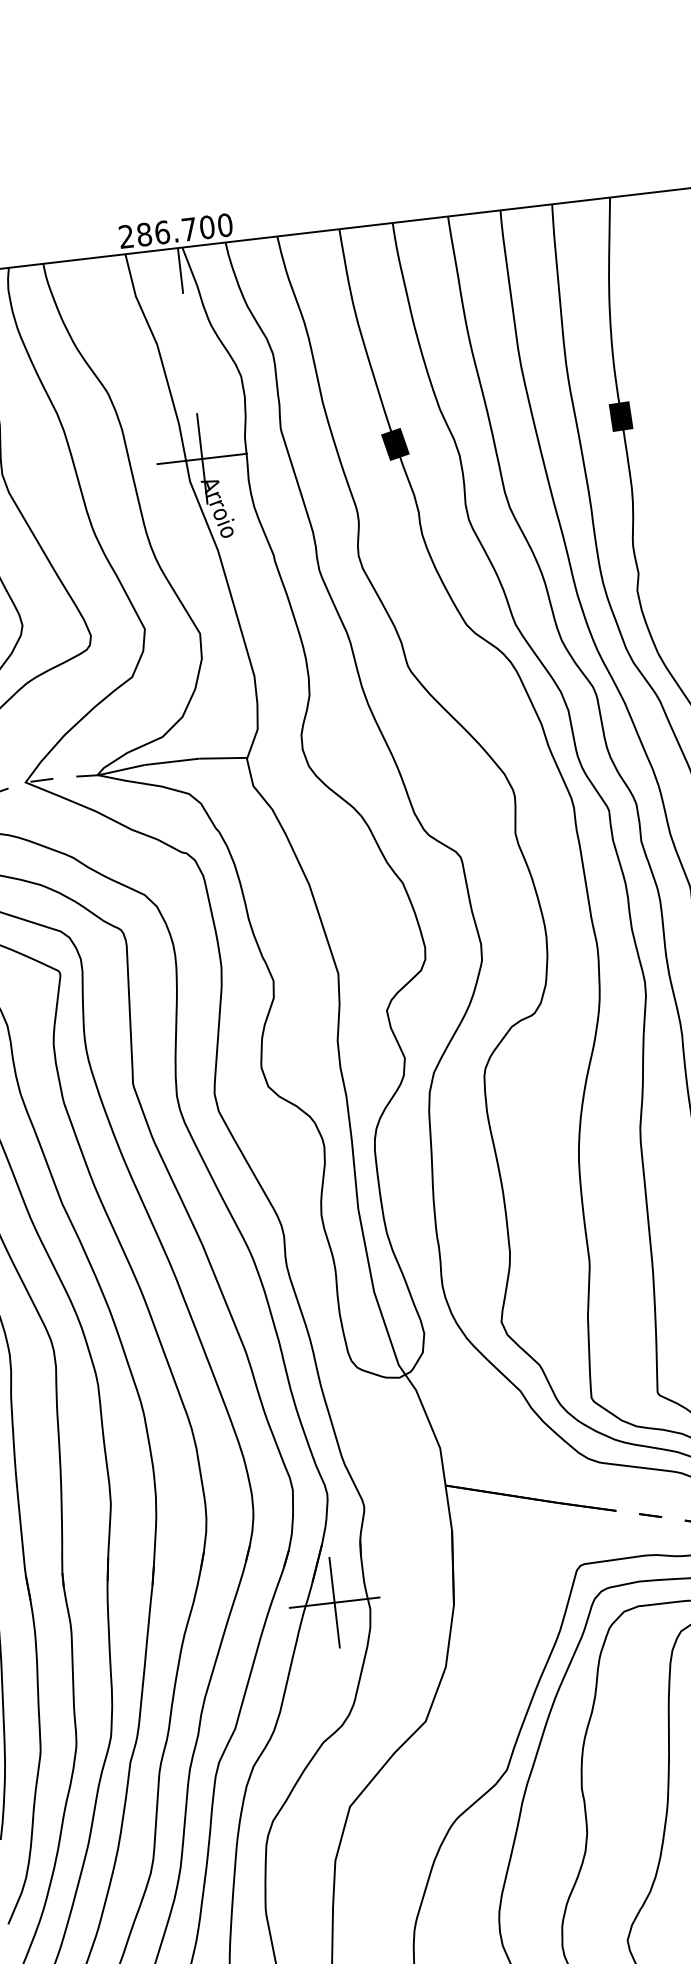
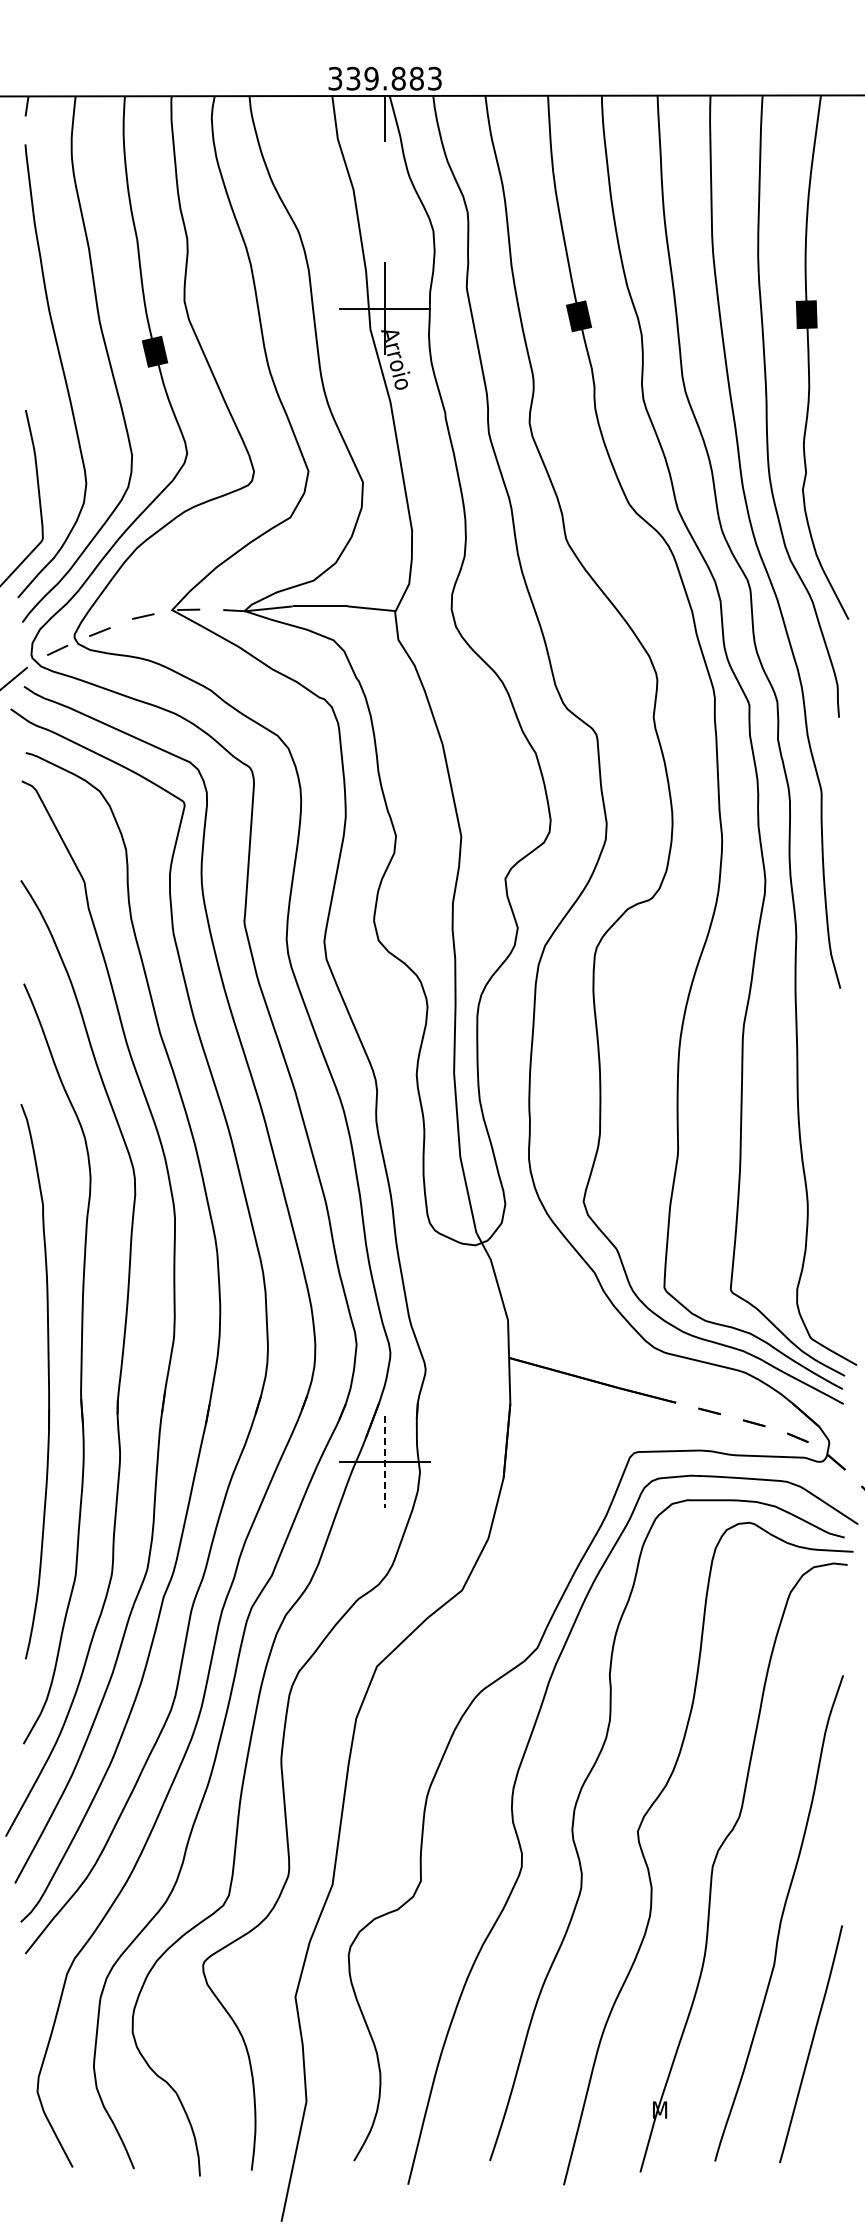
text: (176, 230) -> (385, 78), 286.700 -> 339.883
line: (334, 1603) -> (385, 1462), solid -> dashed

